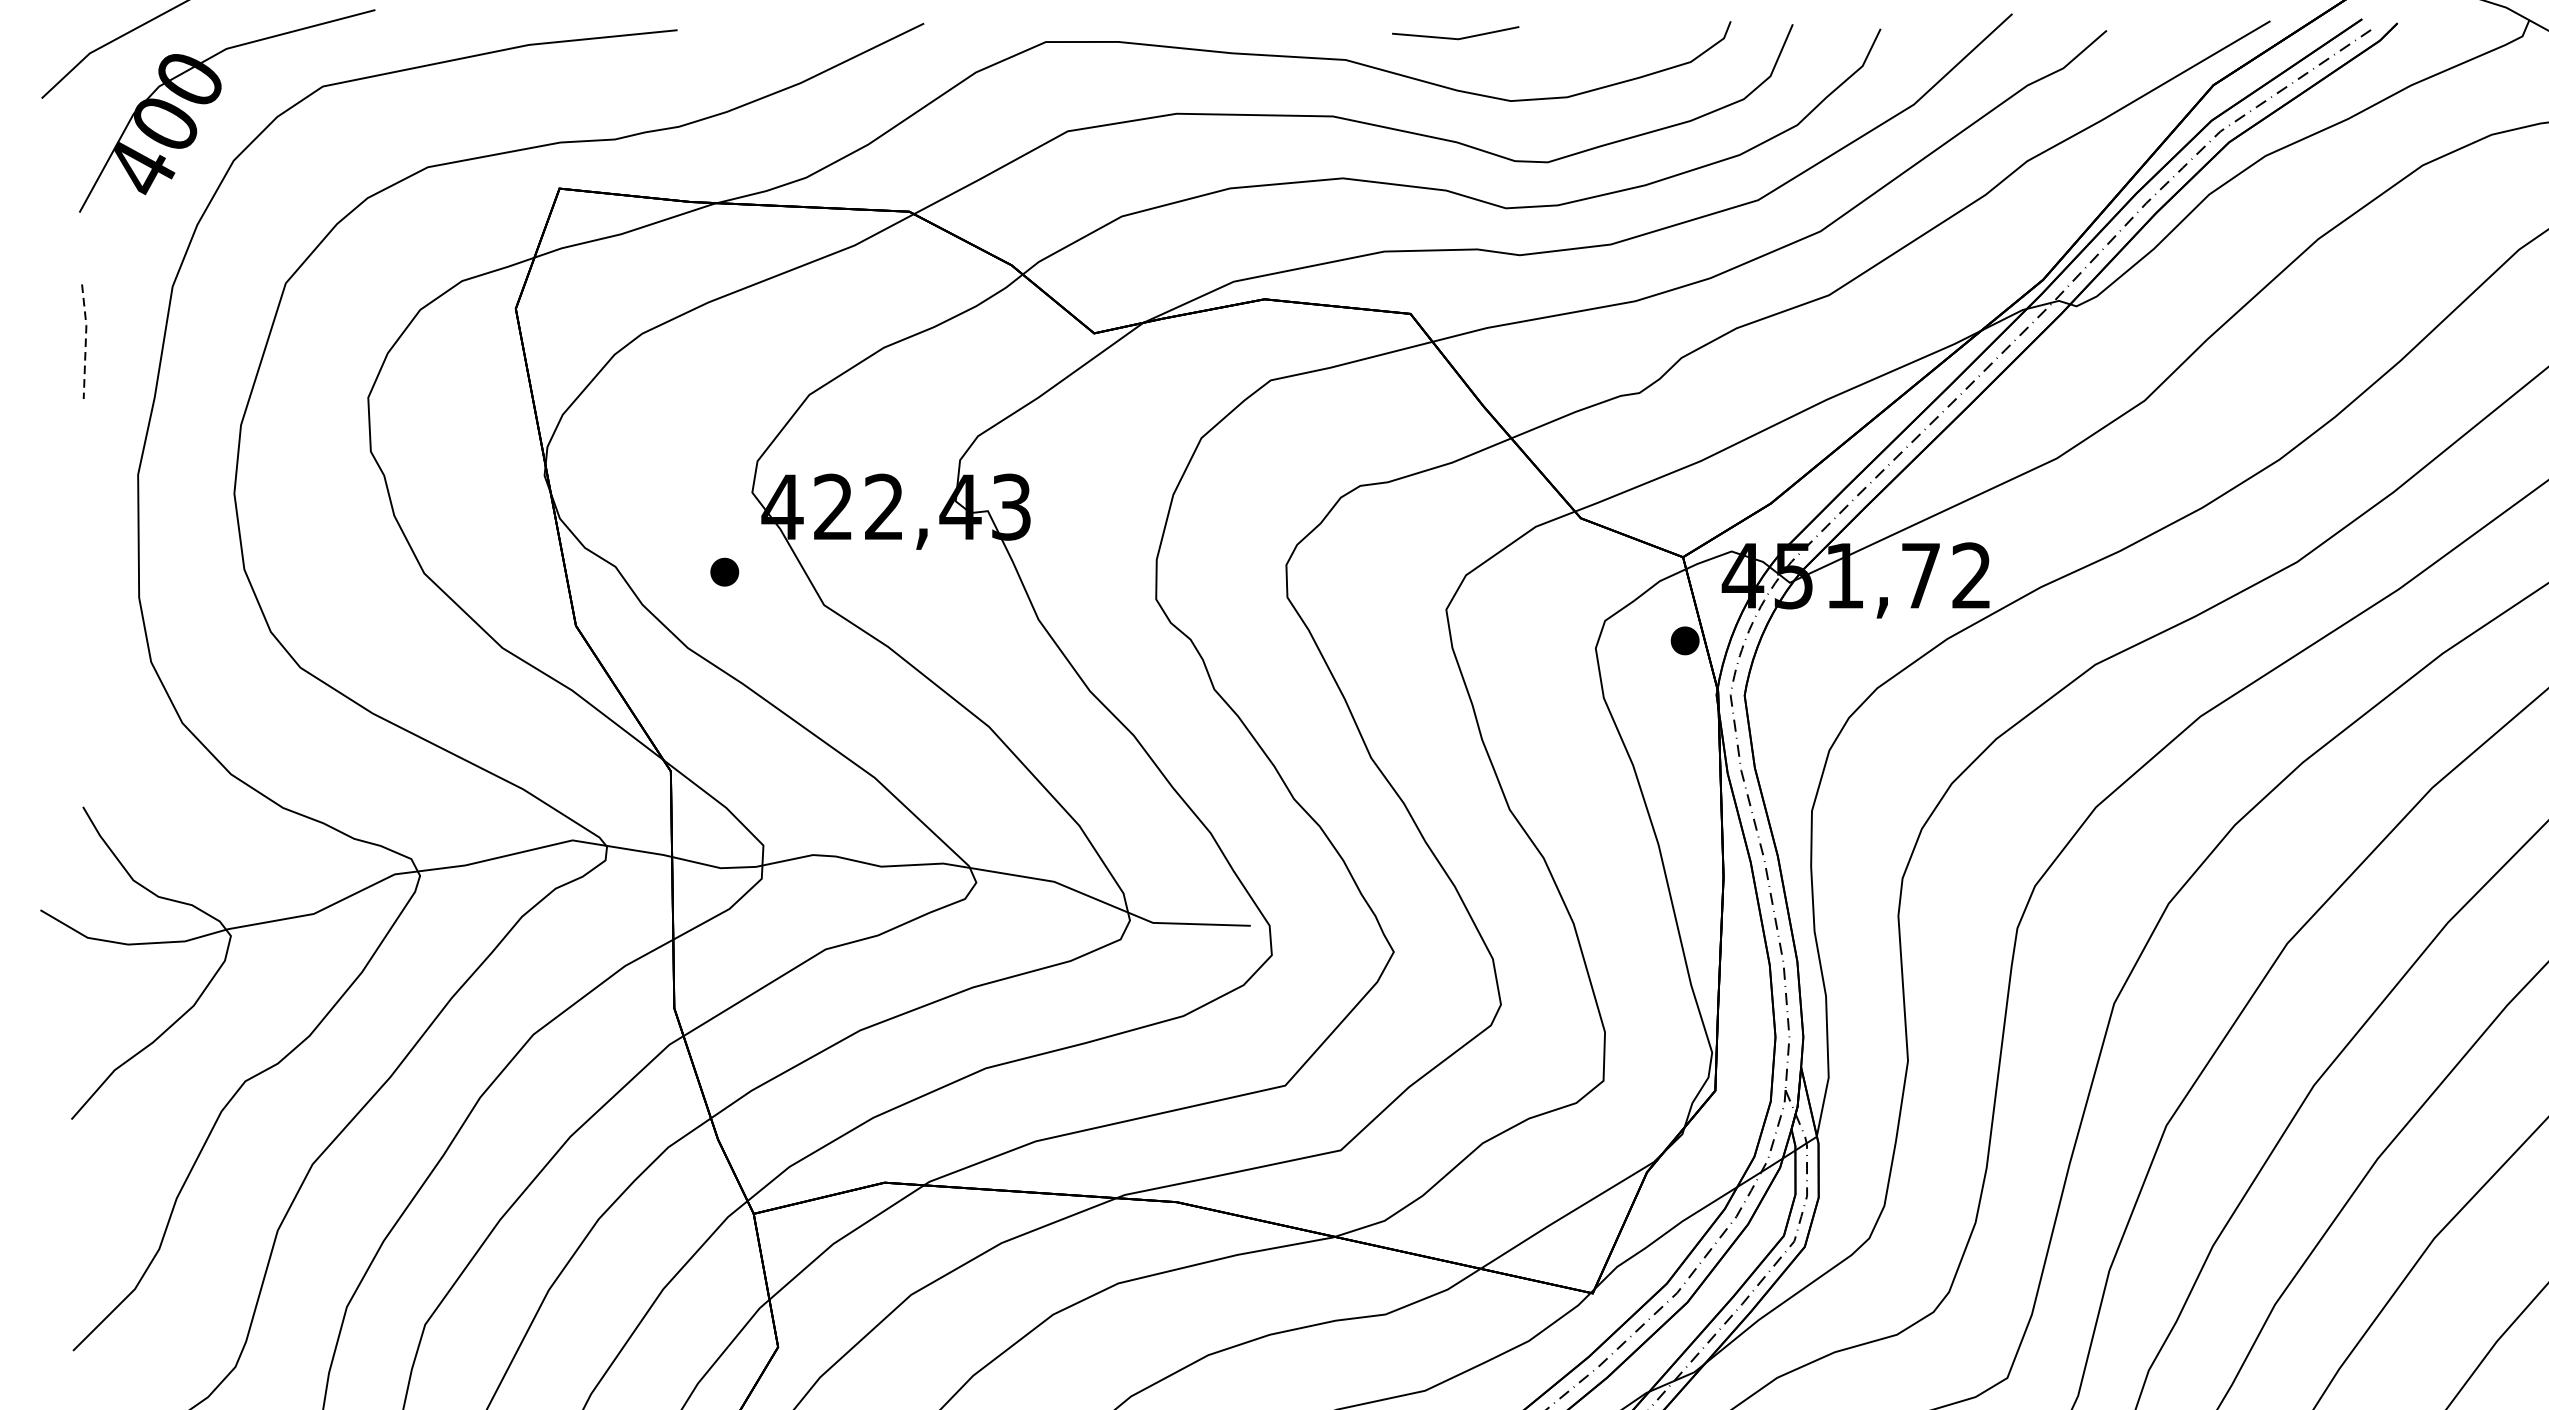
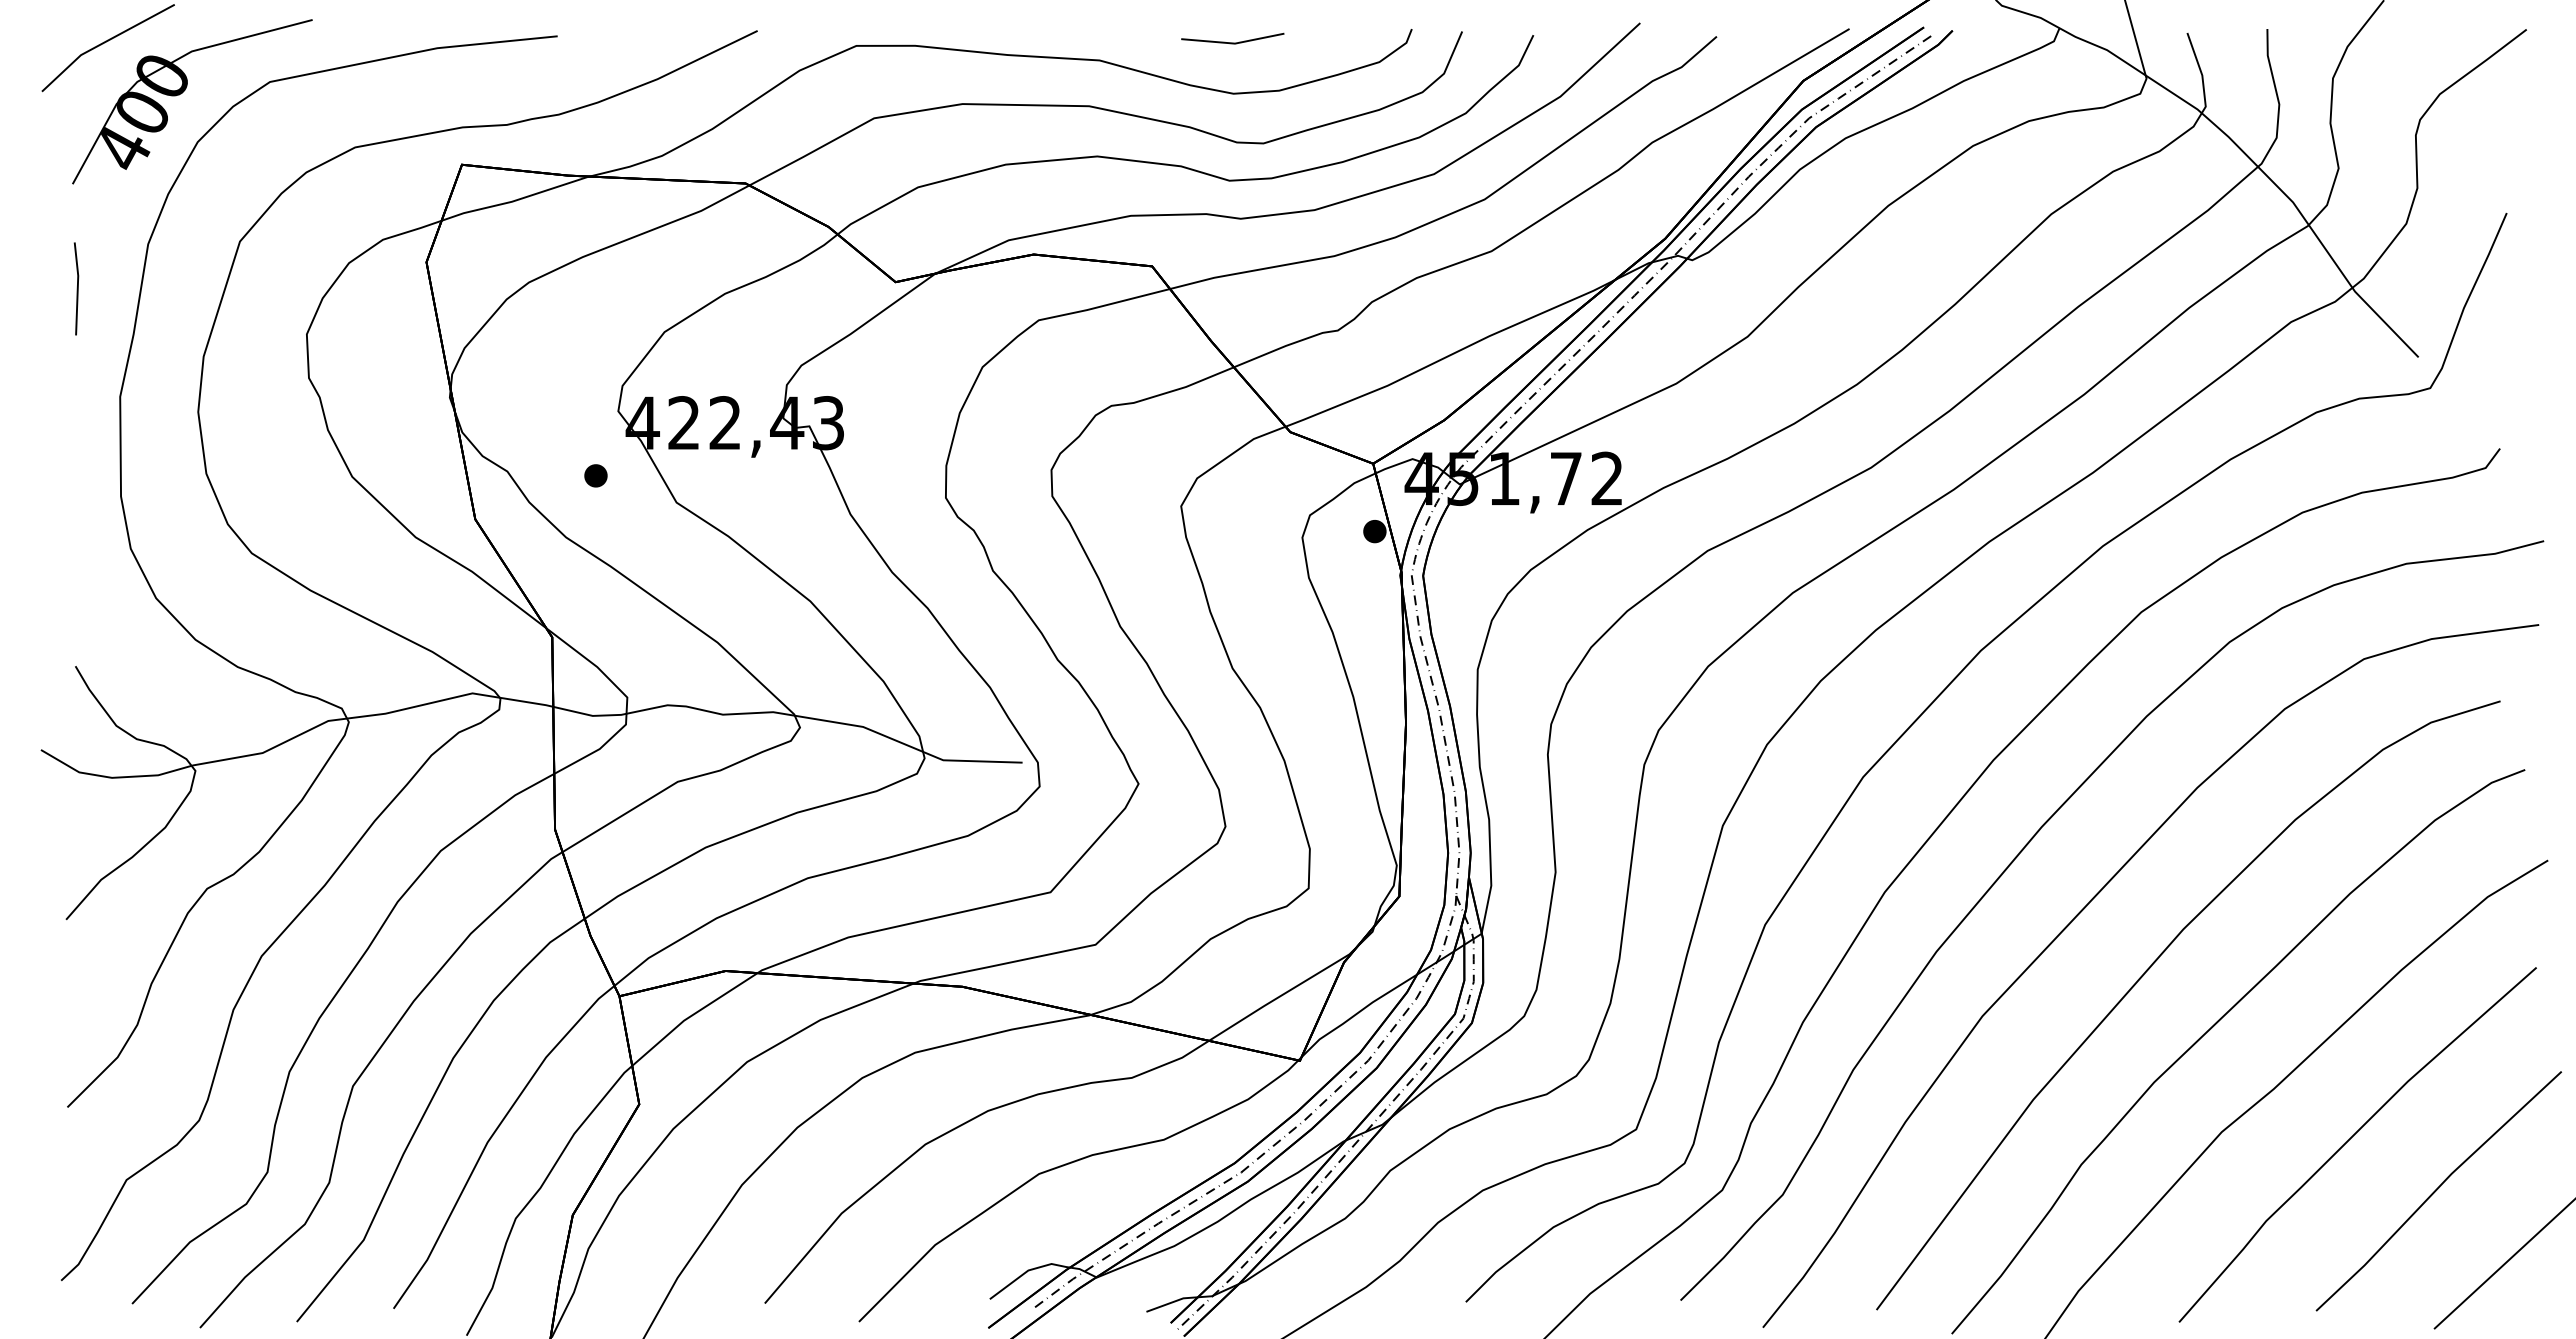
line: (1455, 37) -> (1232, 42), moved
line: (85, 341) -> (77, 288), dashed -> solid

